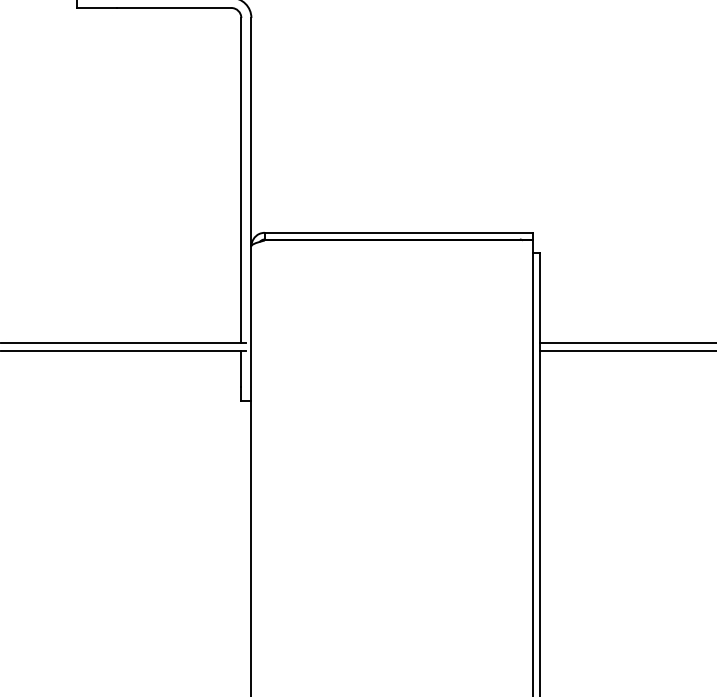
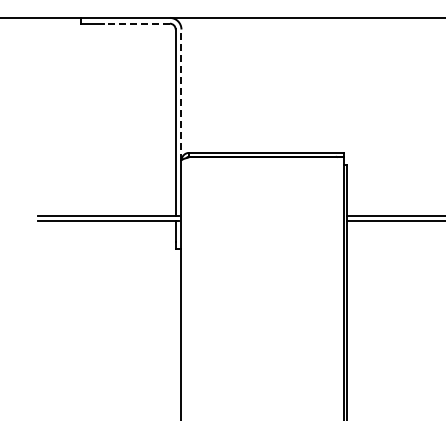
line: (174, 7) -> (137, 23), solid -> dashed
line: (251, 132) -> (181, 95), solid -> dashed

